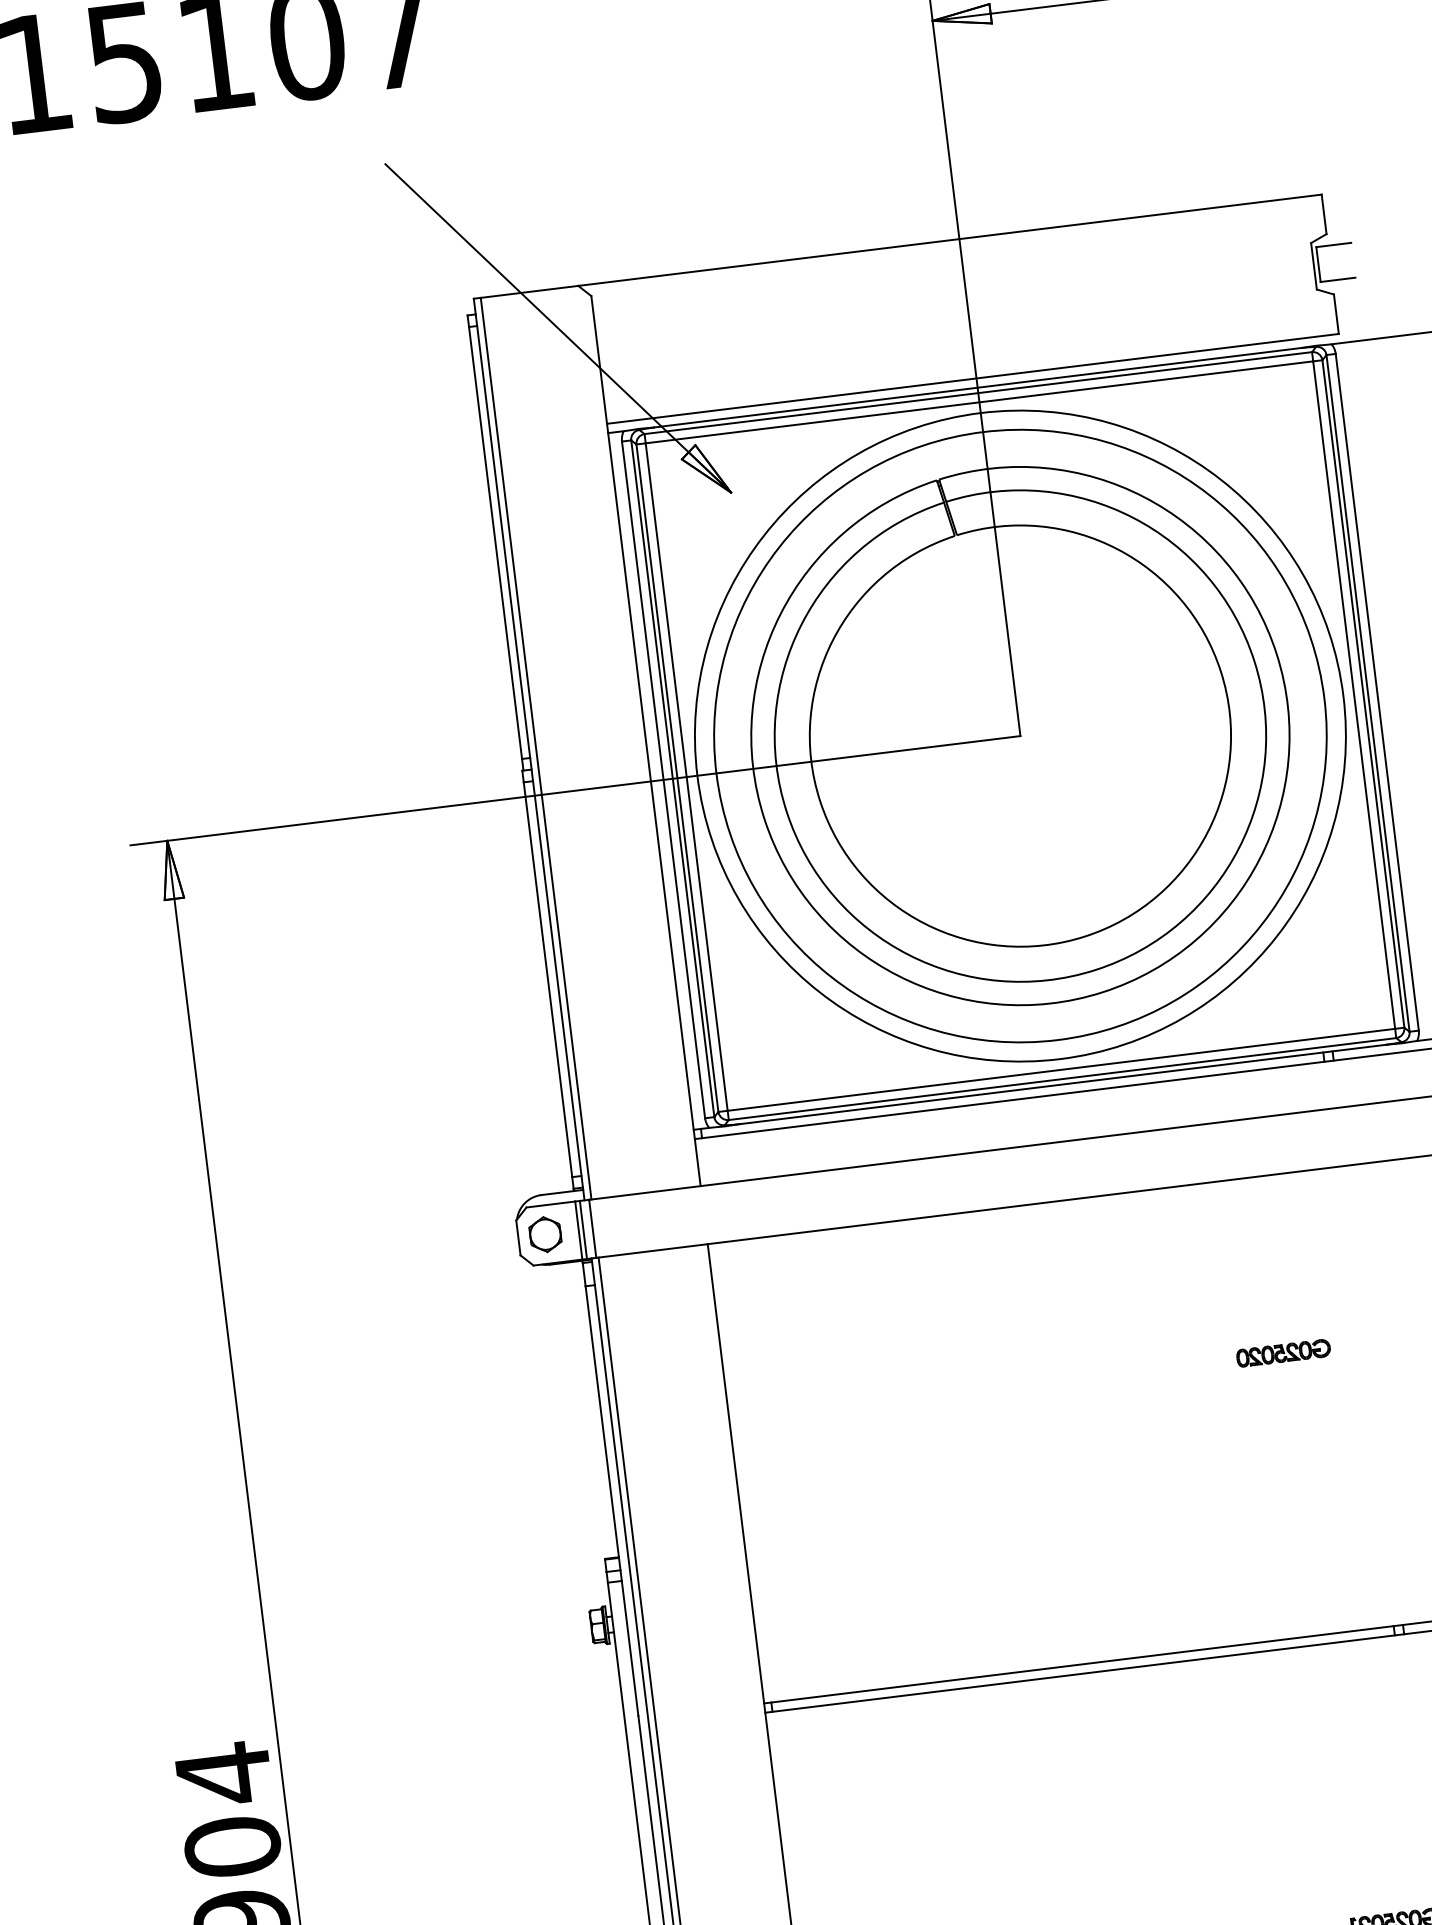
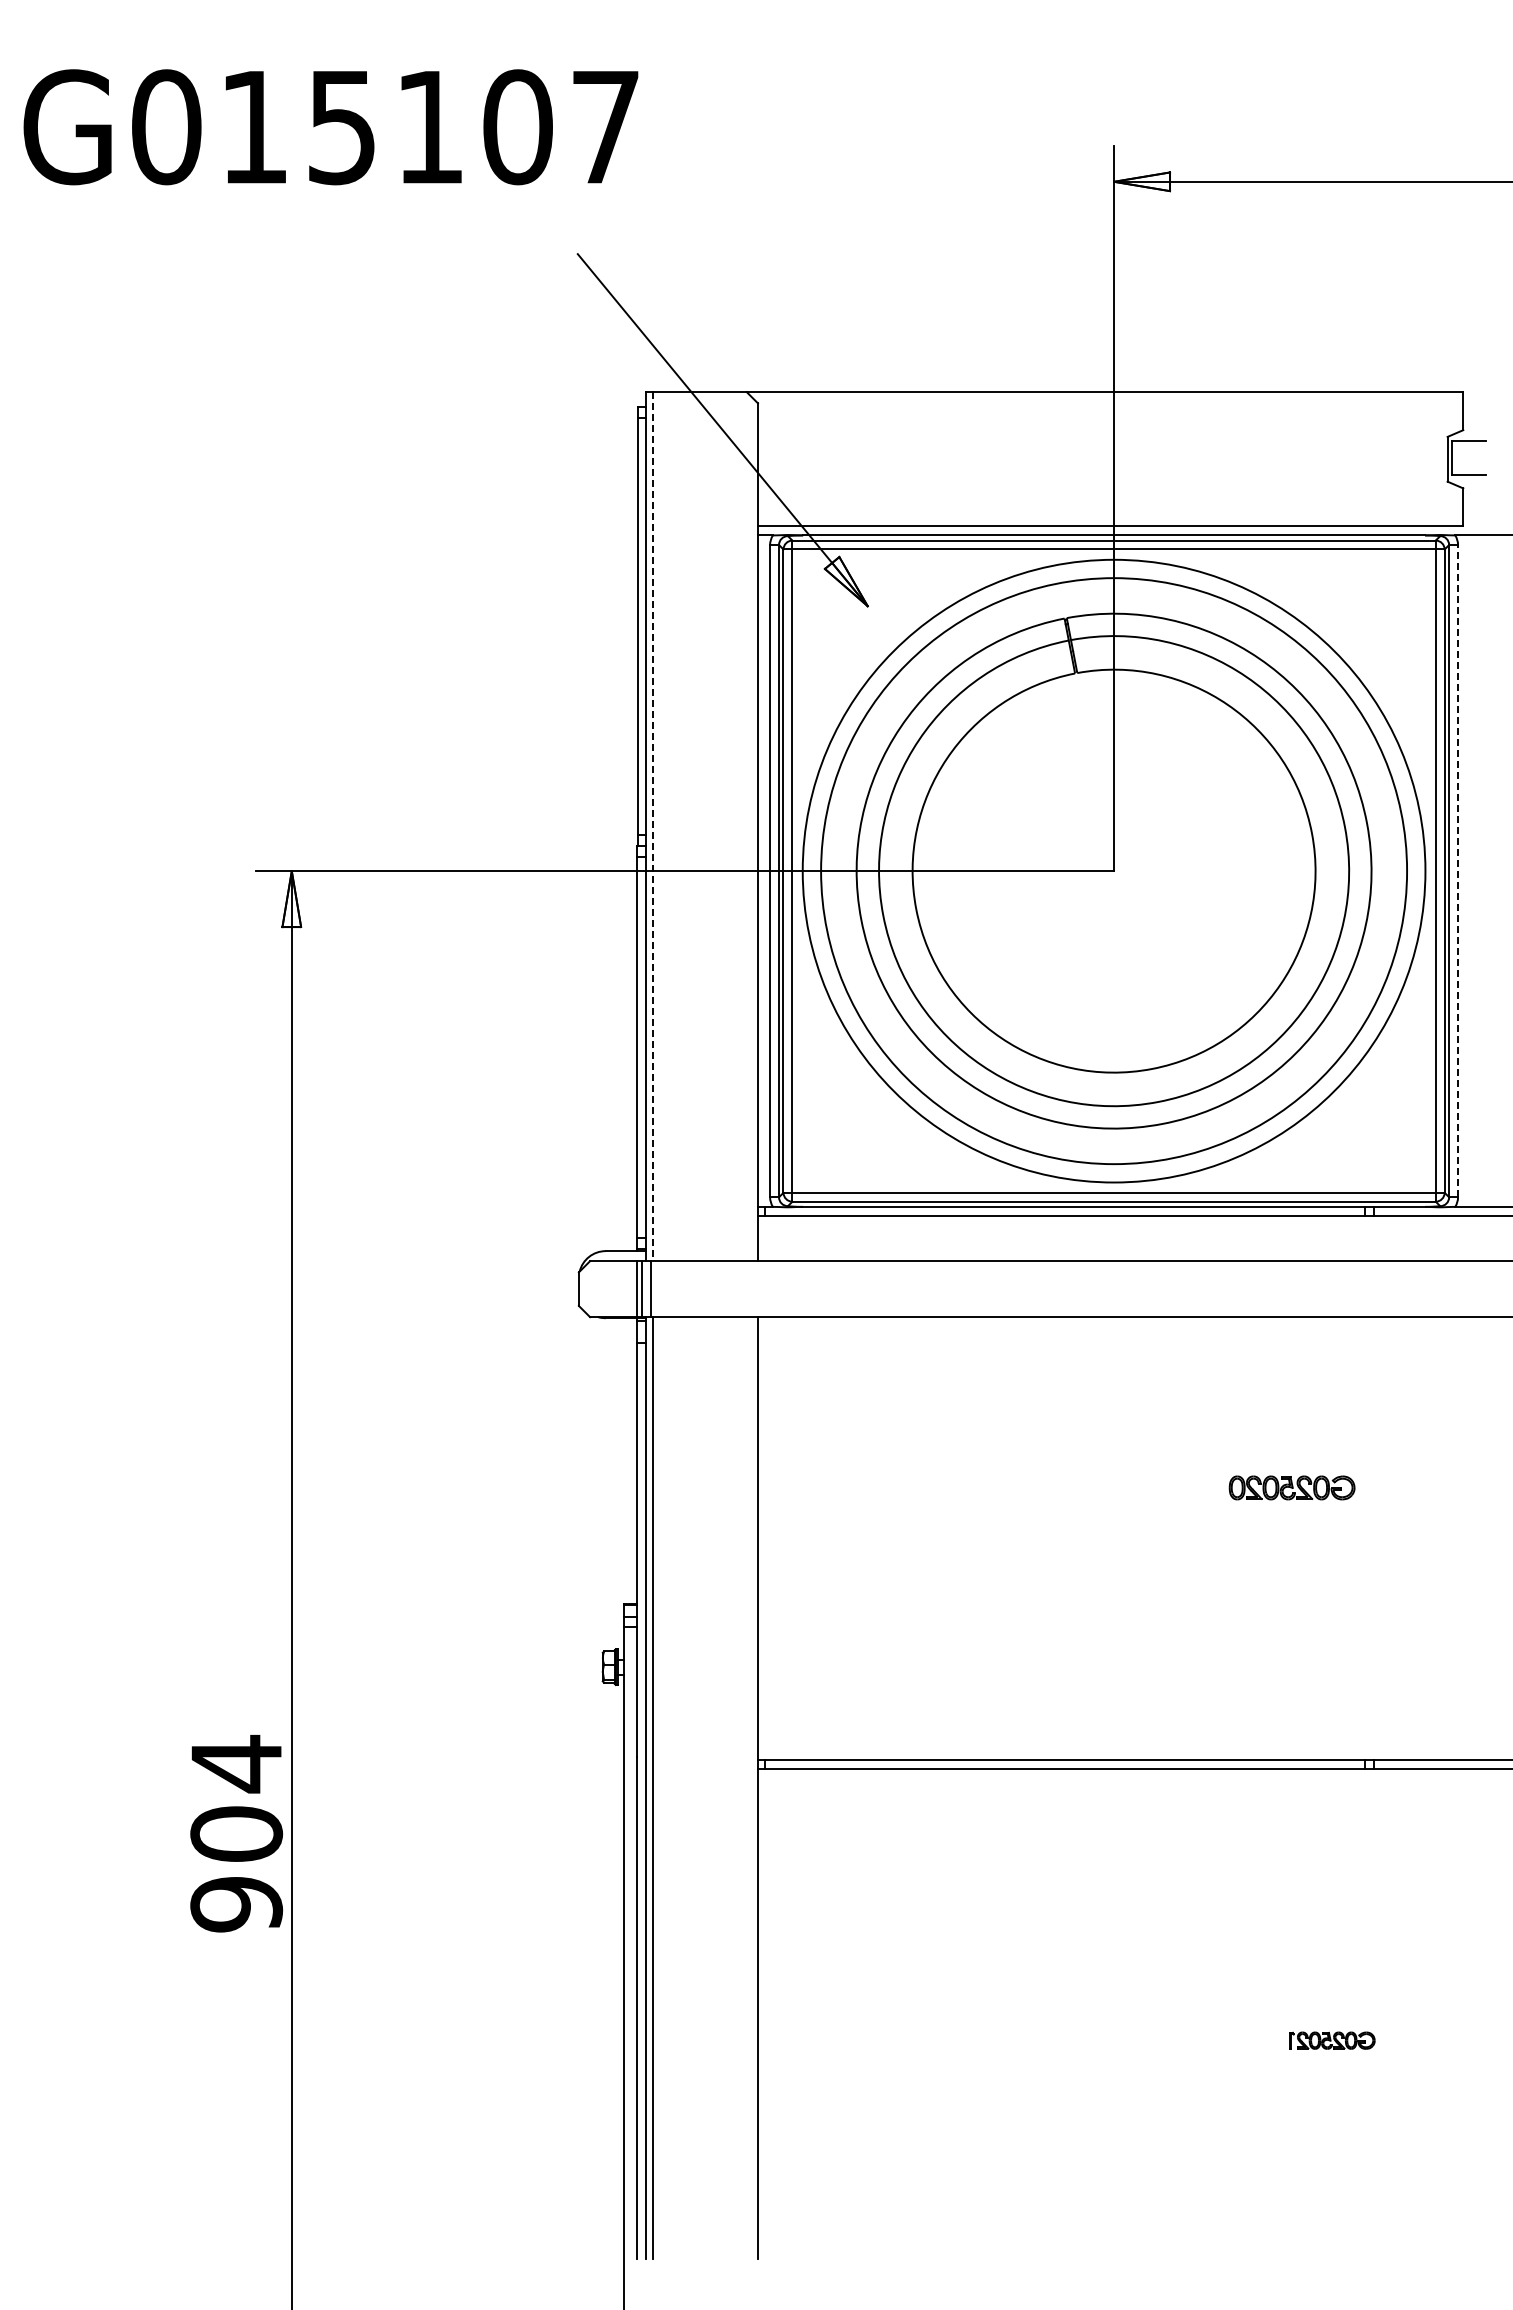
line: (1377, 691) -> (1458, 870), solid -> dashed
line: (535, 748) -> (652, 826), solid -> dashed
part: (544, 1234) -> (604, 1288), removed
part: (1283, 1352) -> (1291, 1487), size x1.4

